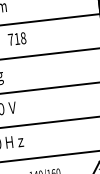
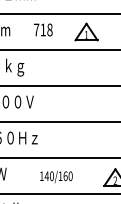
part: (57, 35) -> (86, 31), added

